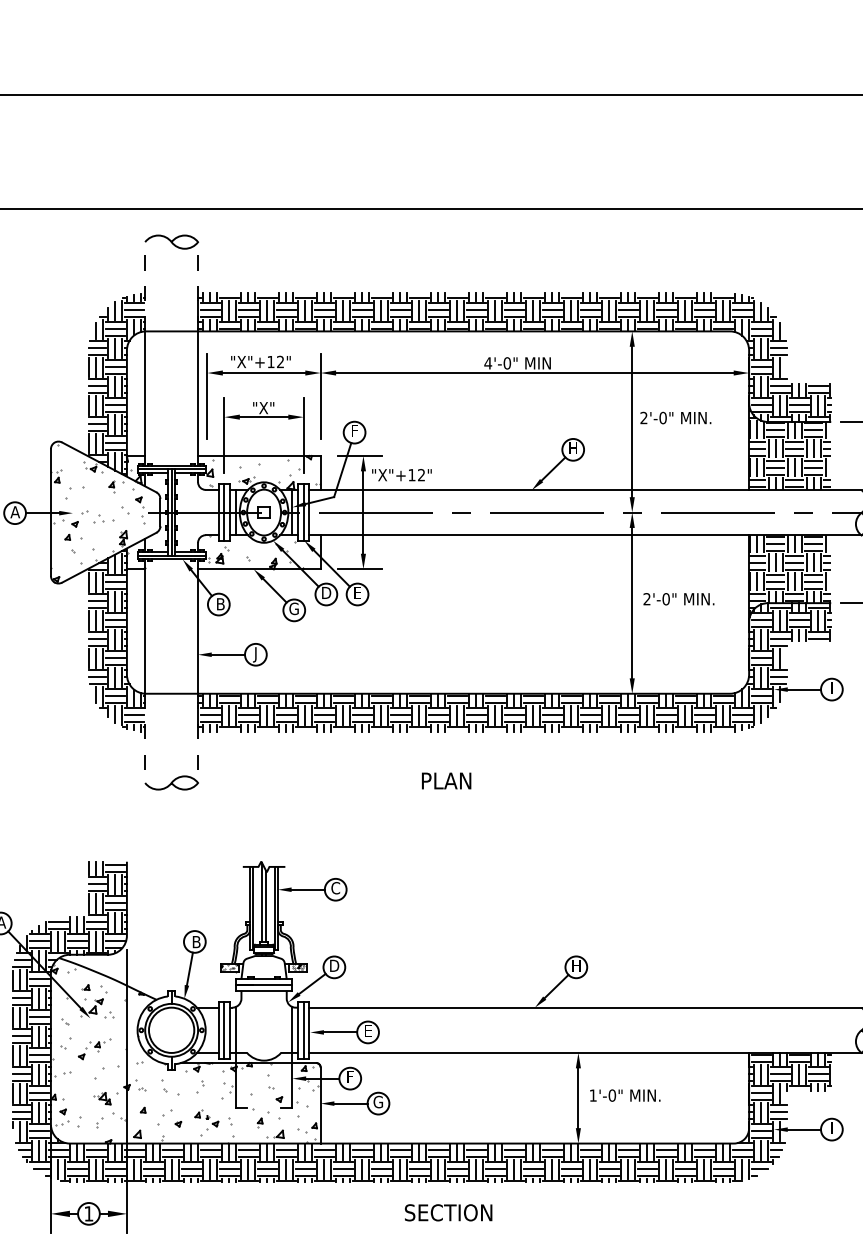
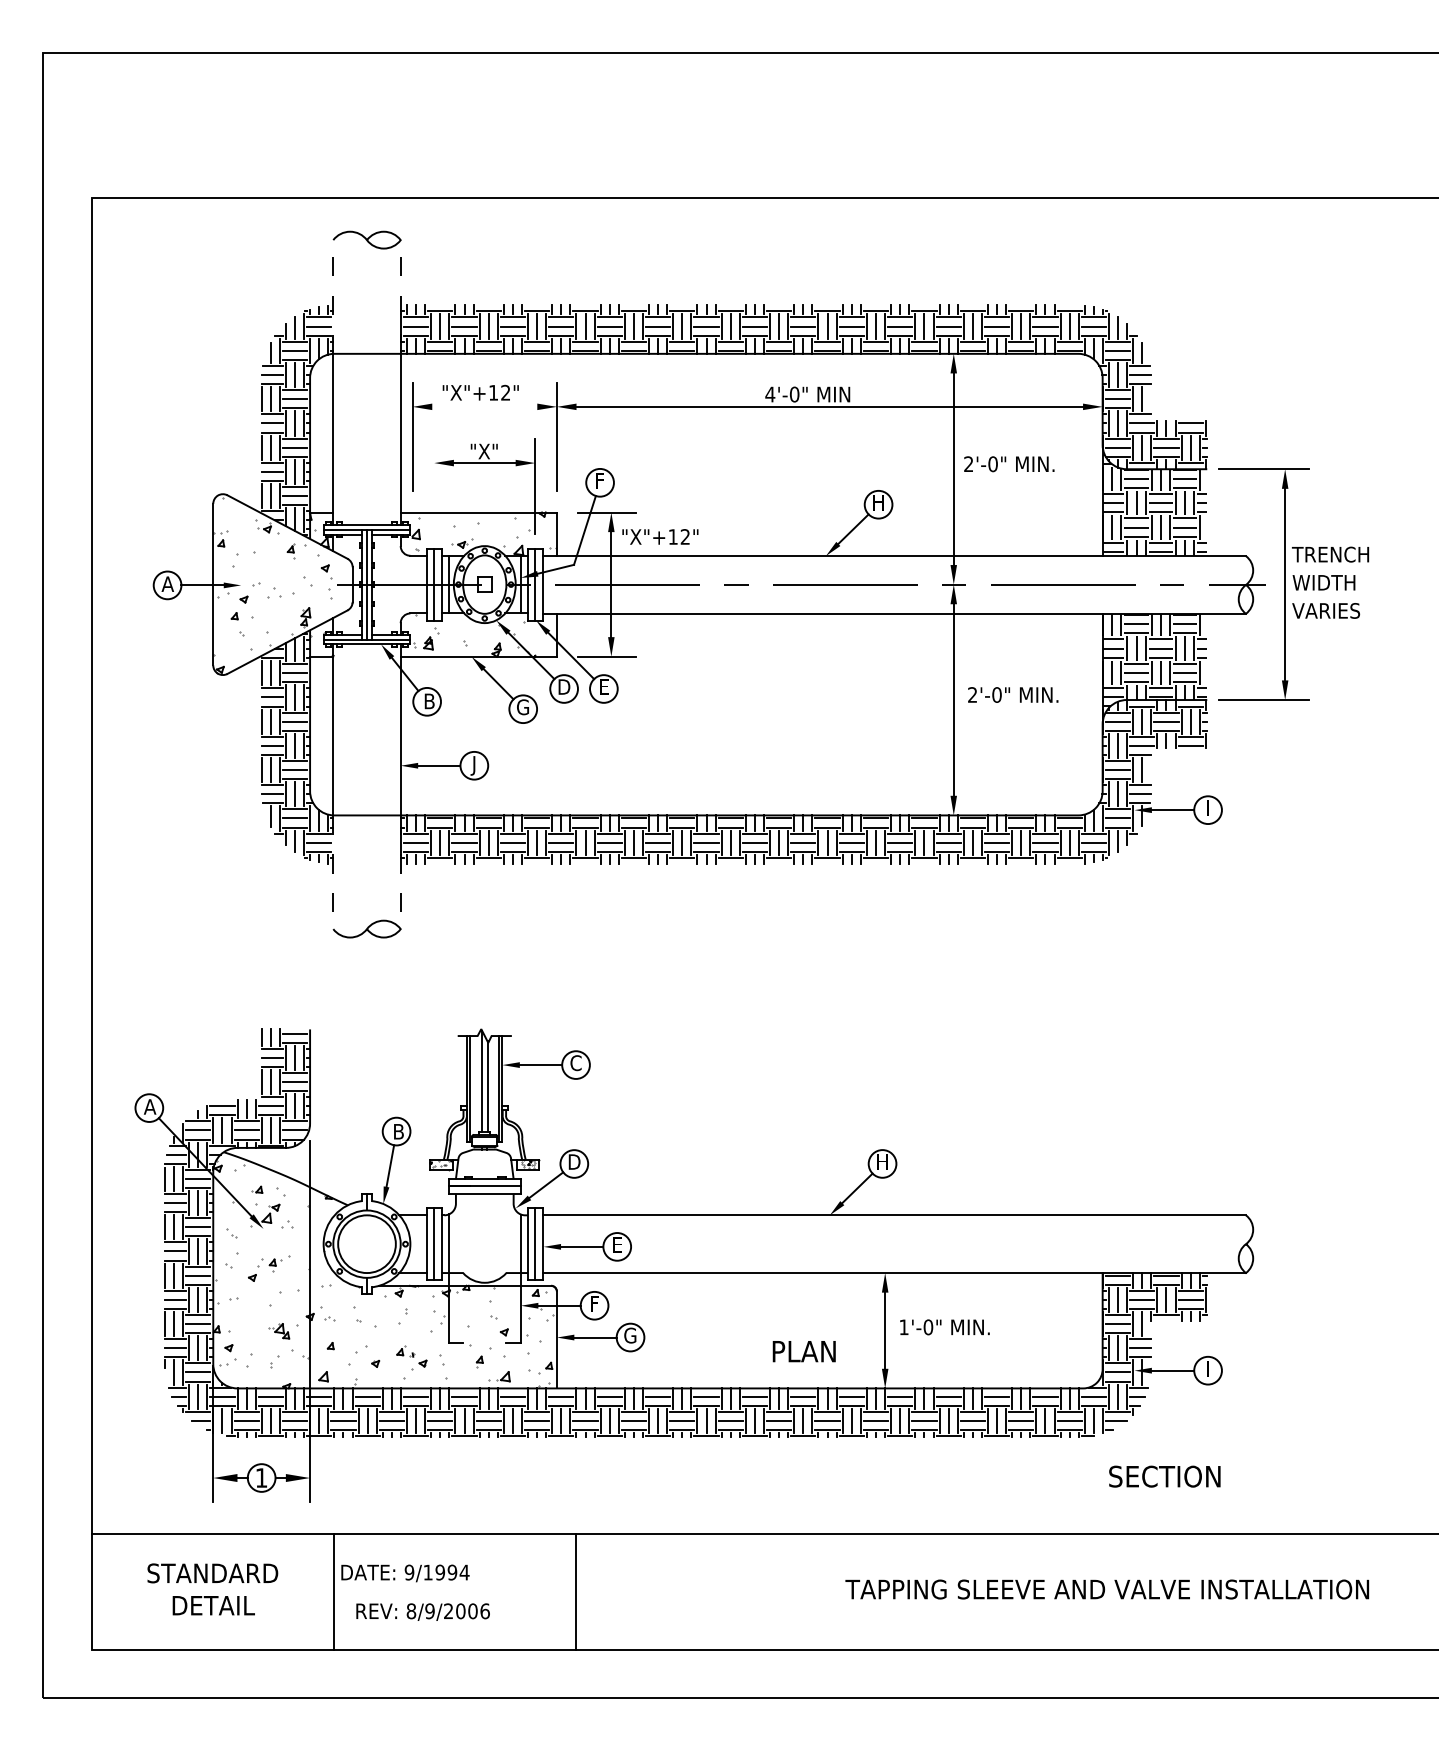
line: (263, 372) -> (484, 406), removed
line: (224, 435) -> (434, 486), removed
text: (445, 780) -> (803, 1351), moved
text: (448, 1212) -> (1164, 1476), moved

